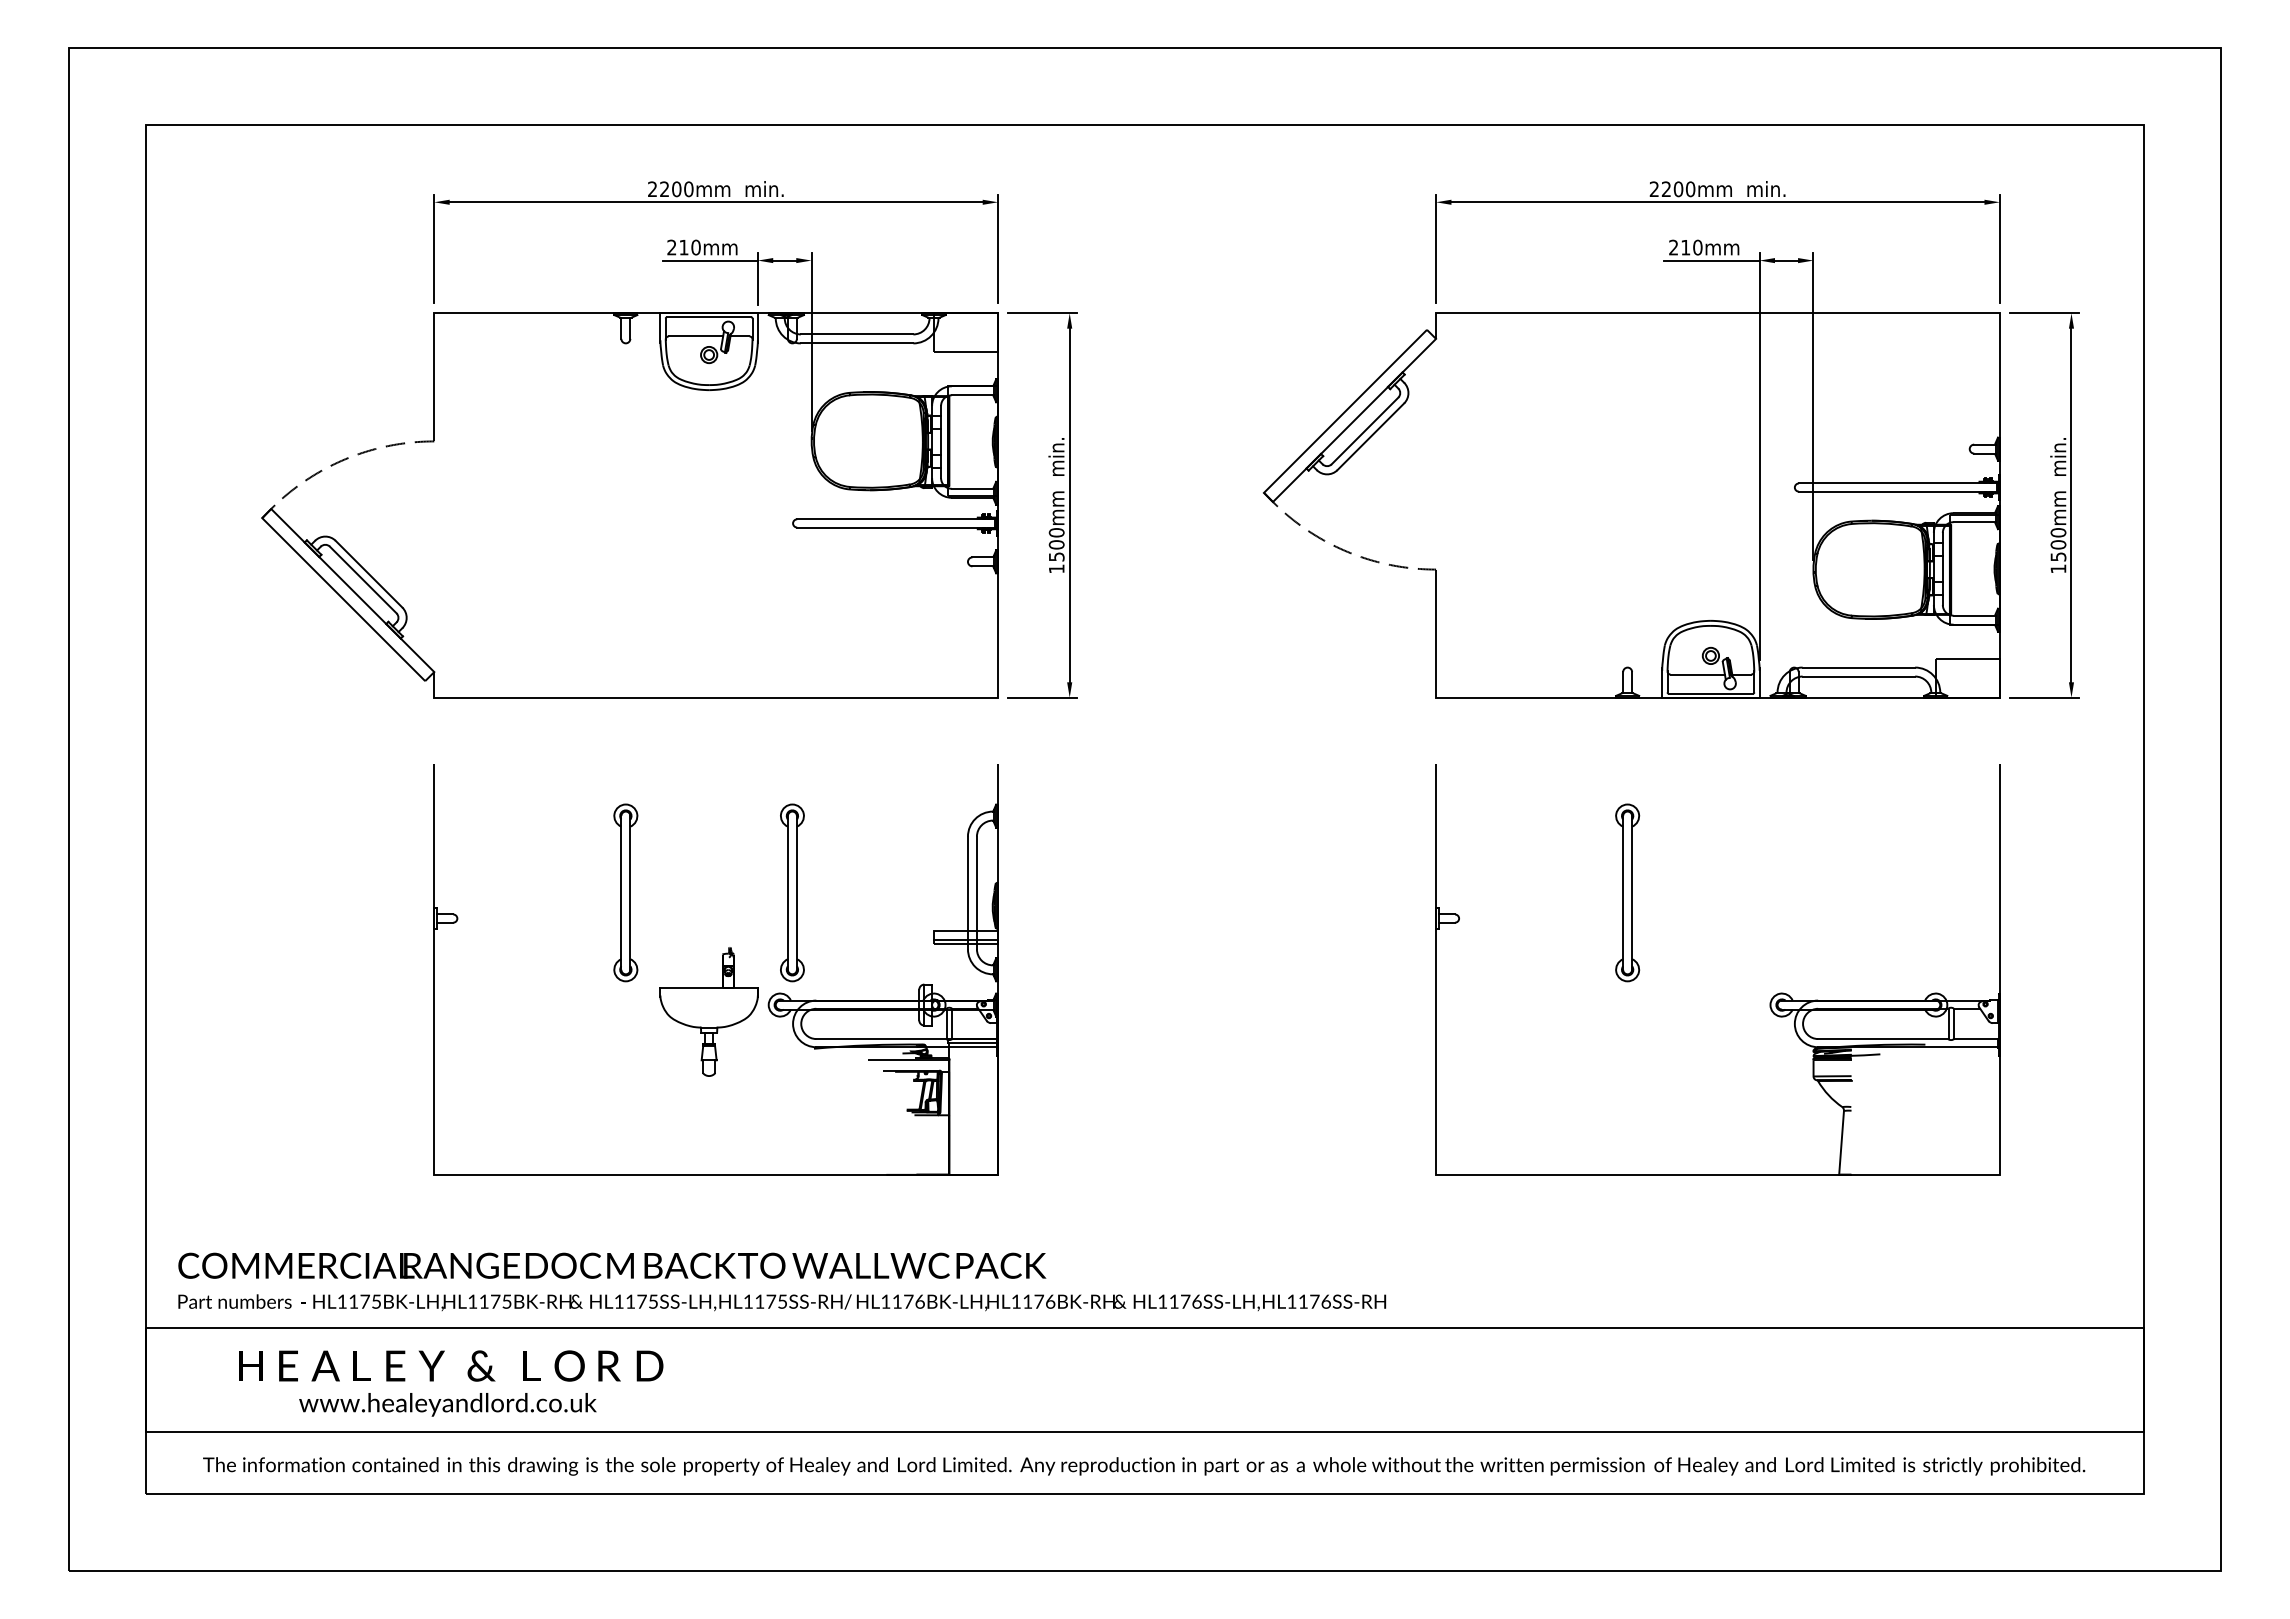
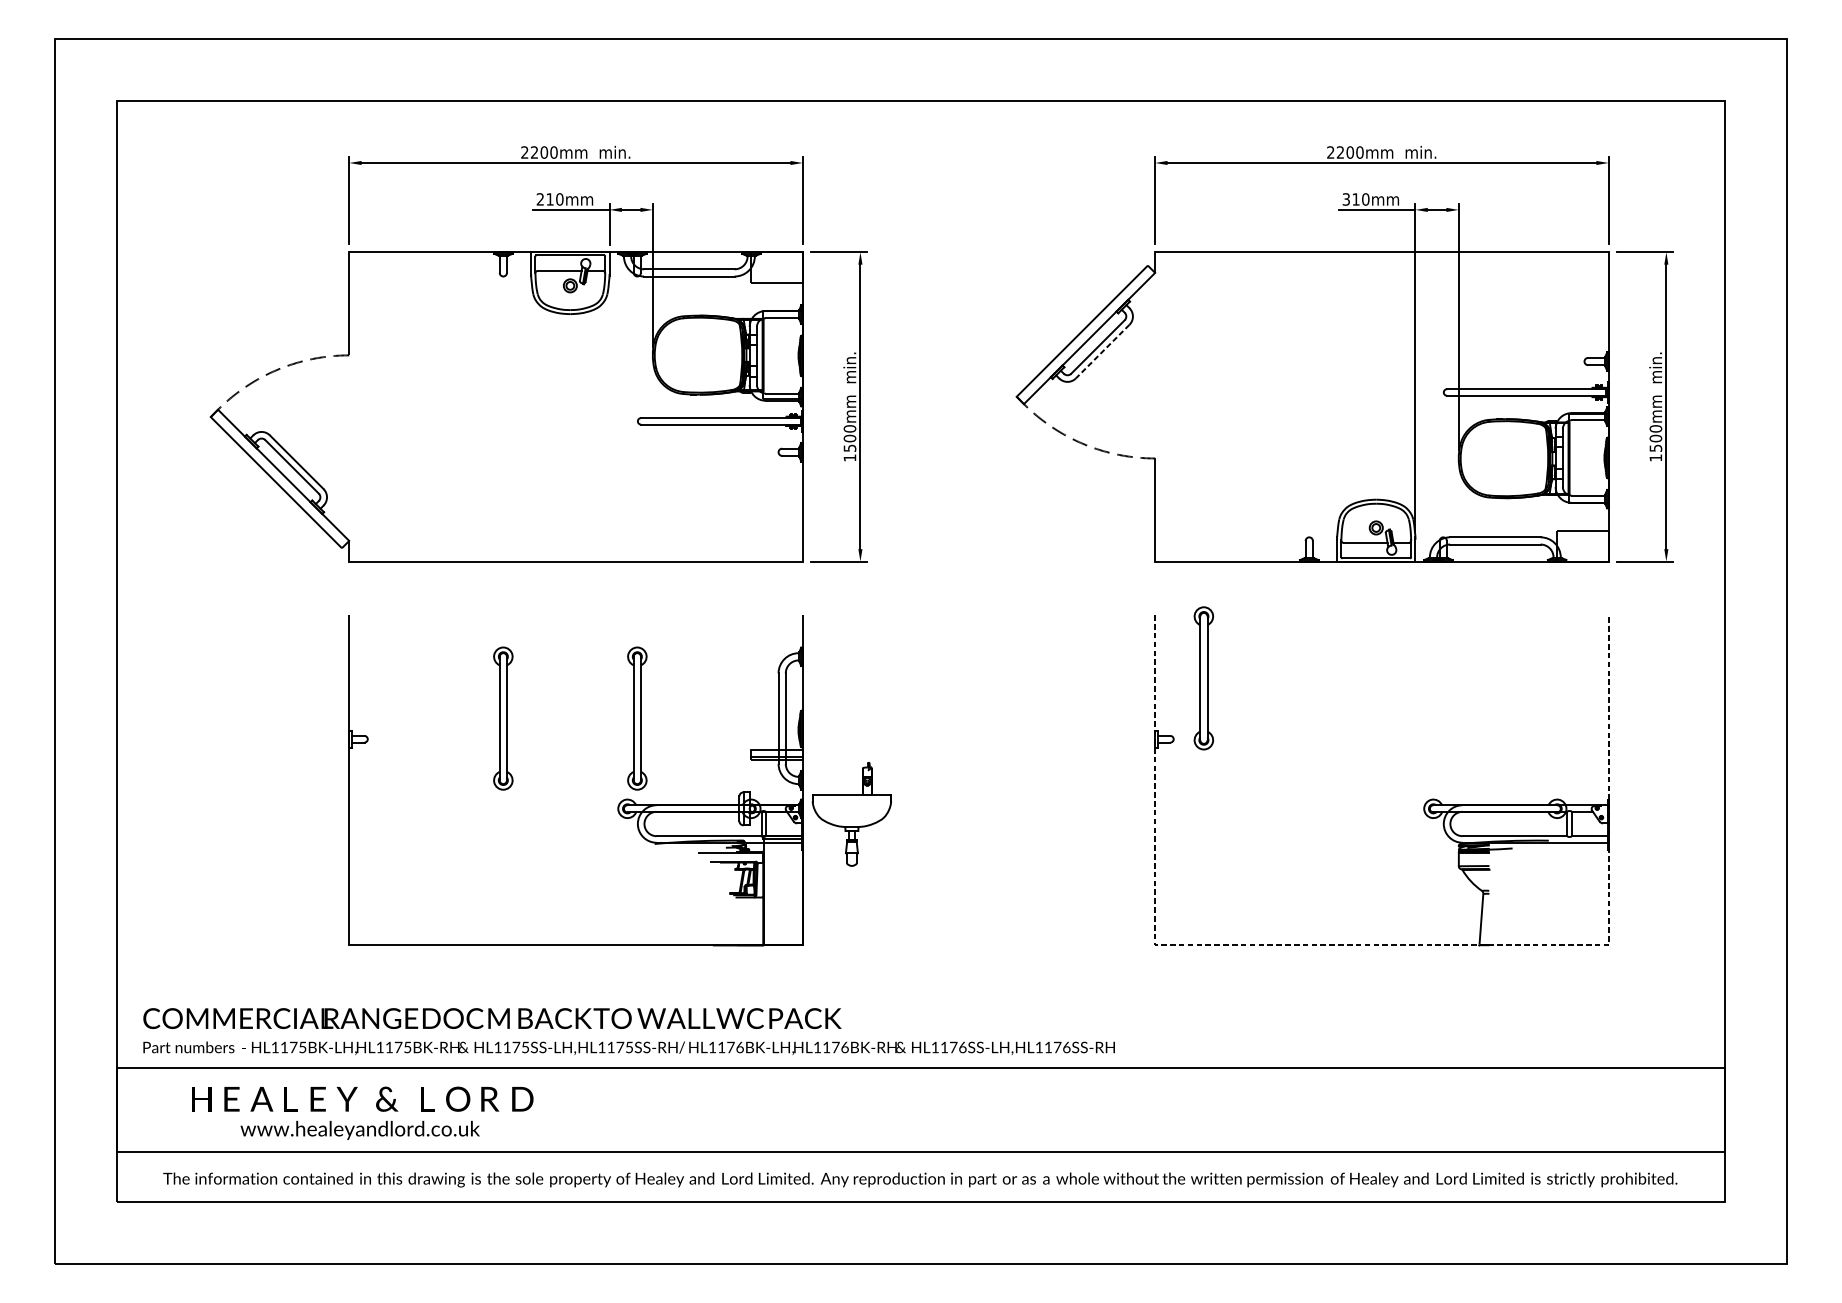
text: (1673, 247) -> (1346, 199), 210mm -> 310mm
line: (1370, 437) -> (1102, 352), solid -> dashed
part: (1627, 892) -> (1203, 678), moved
part: (708, 1011) -> (851, 814), moved
line: (1717, 1174) -> (1381, 945), solid -> dashed

